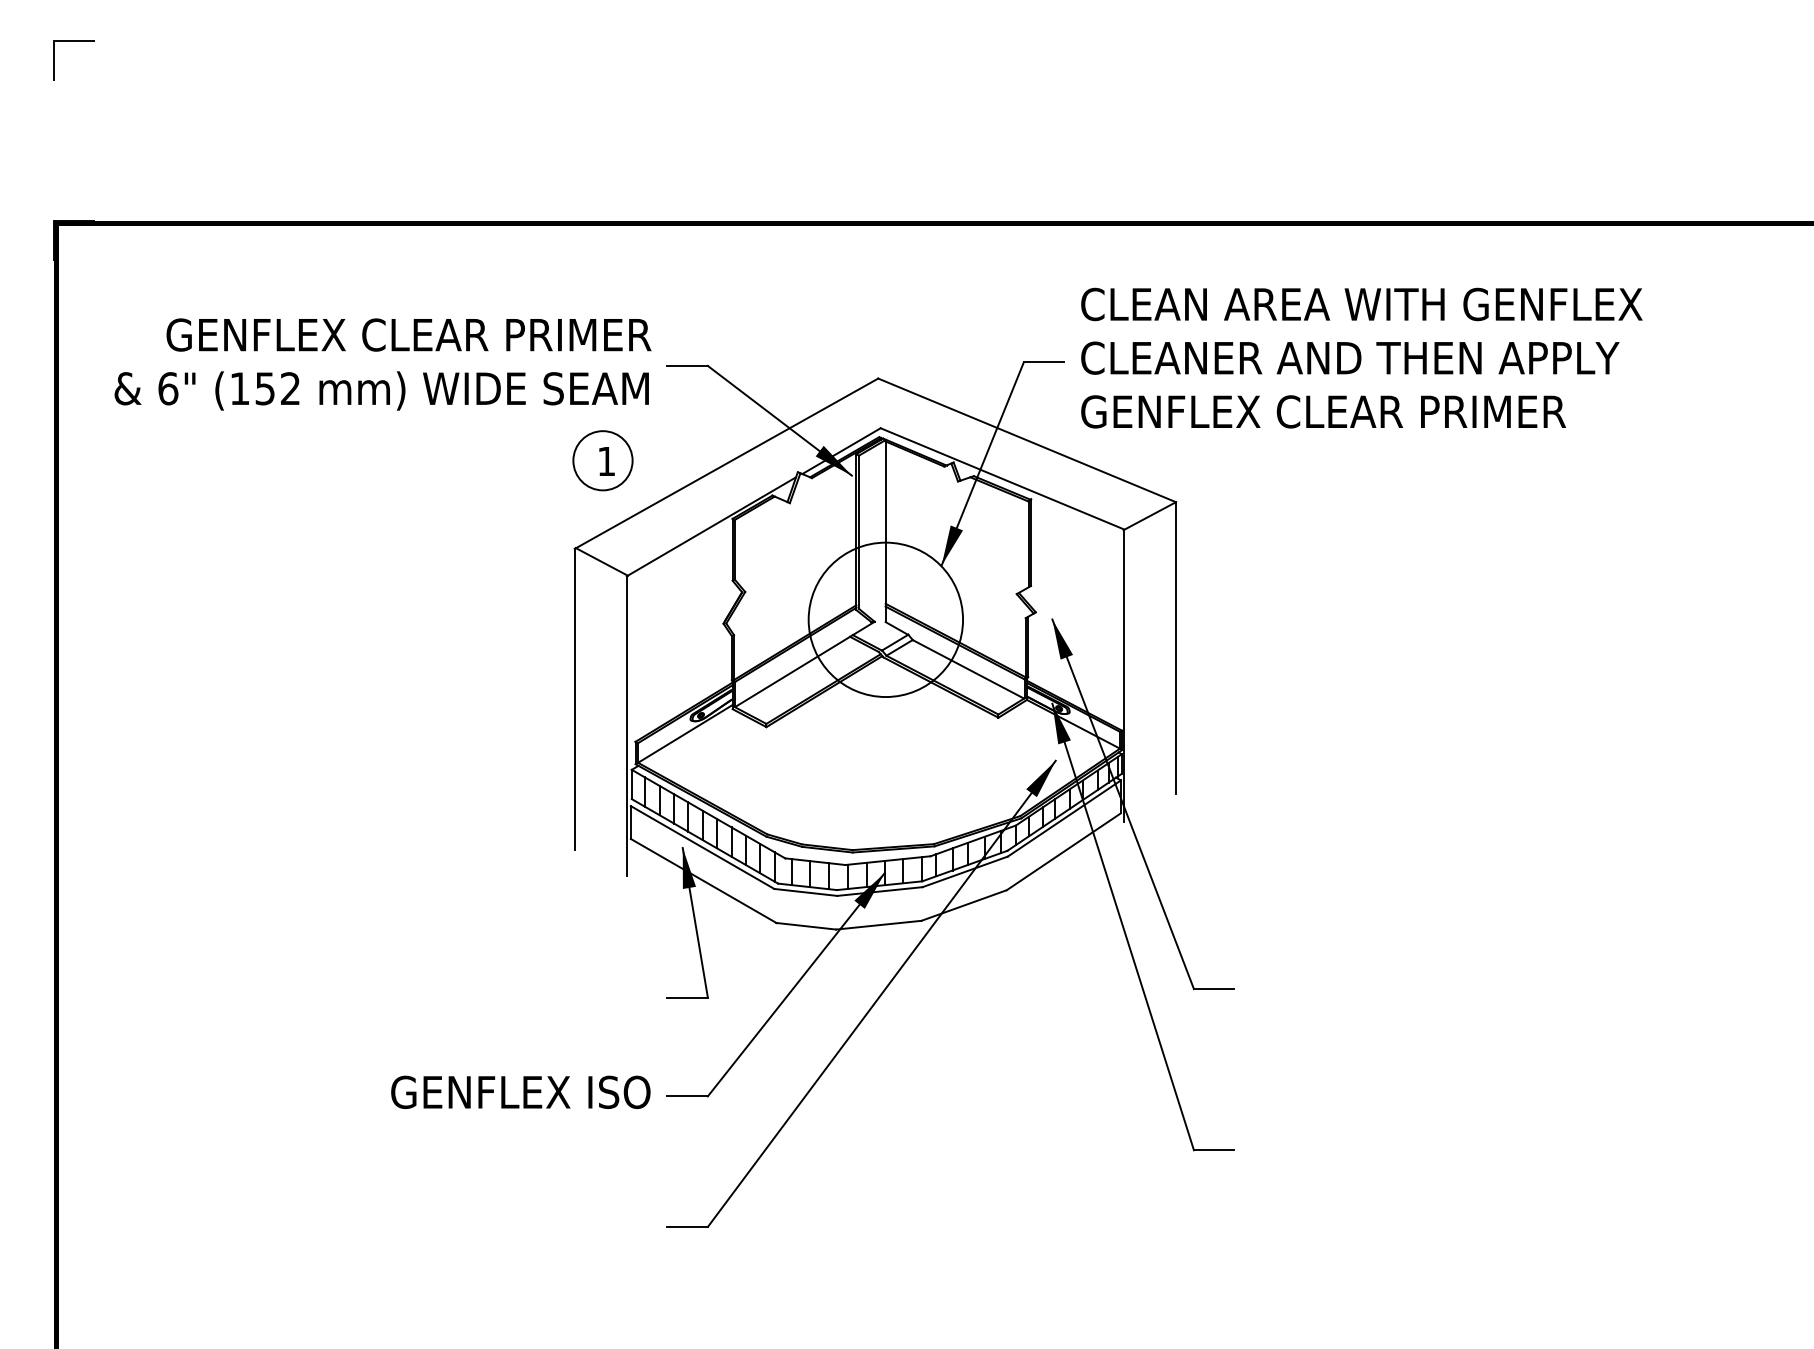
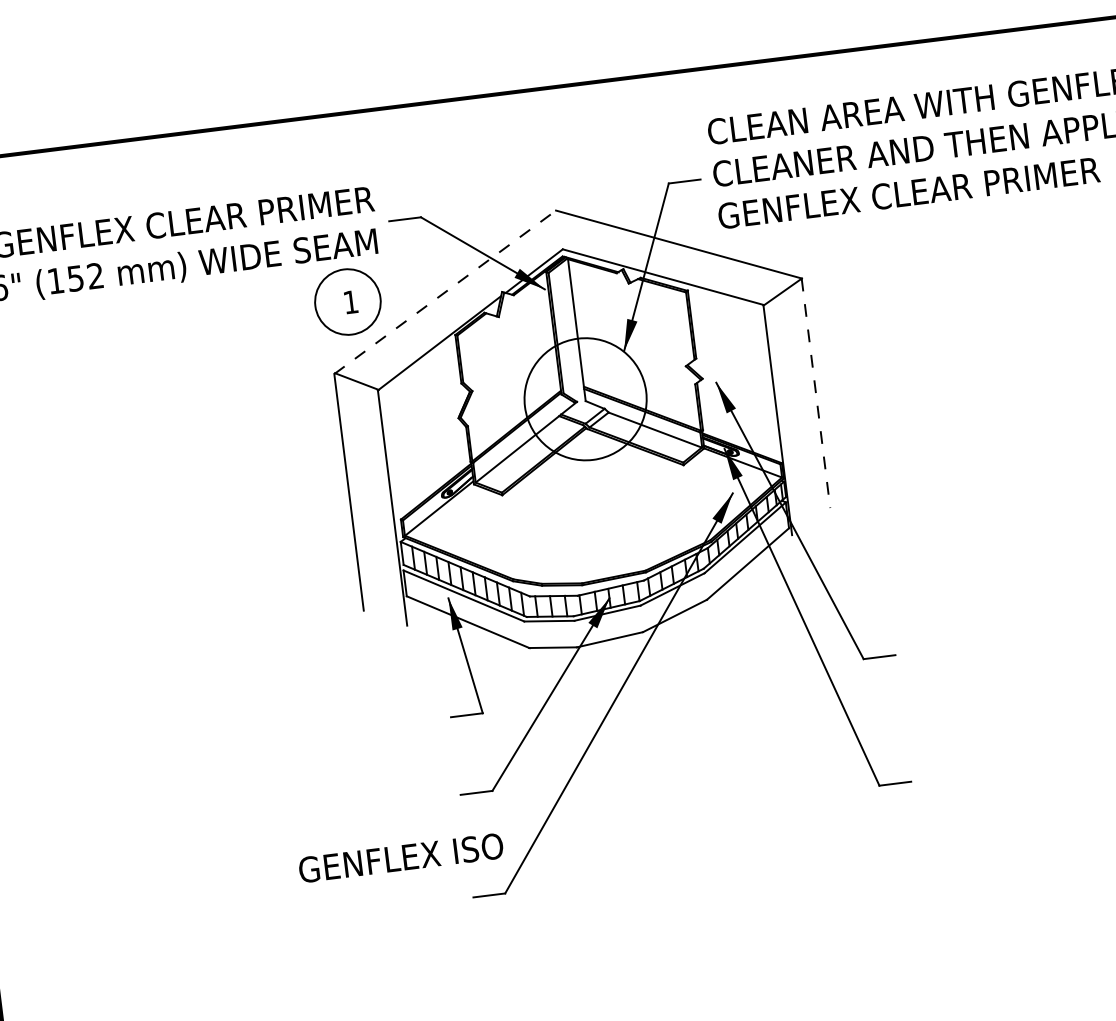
circle: (602, 460) -> (347, 301), size x1.4
line: (726, 463) -> (445, 292), solid -> dashed
line: (1175, 648) -> (815, 393), solid -> dashed
text: (520, 1091) -> (400, 857), moved

